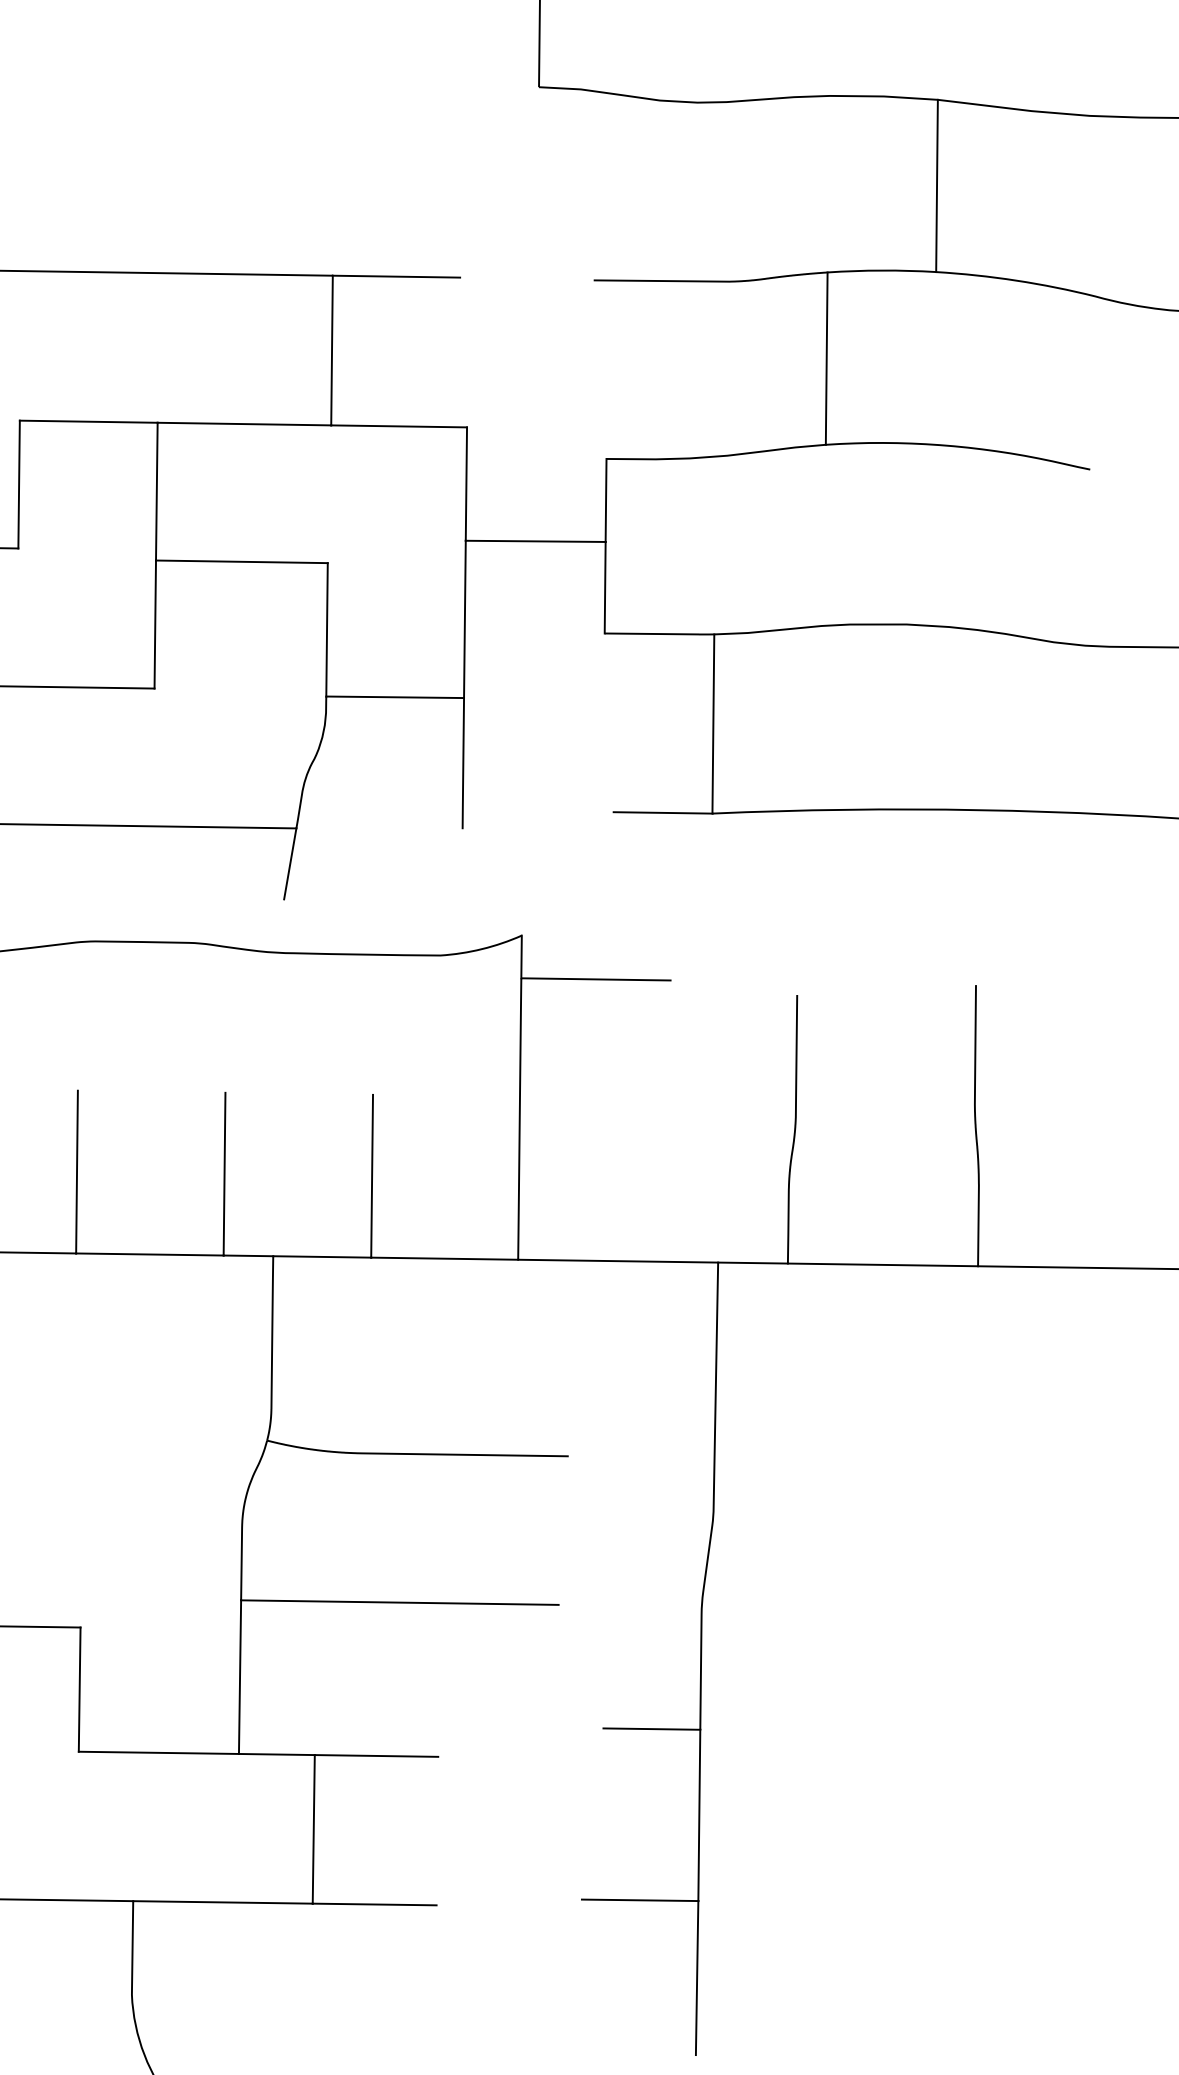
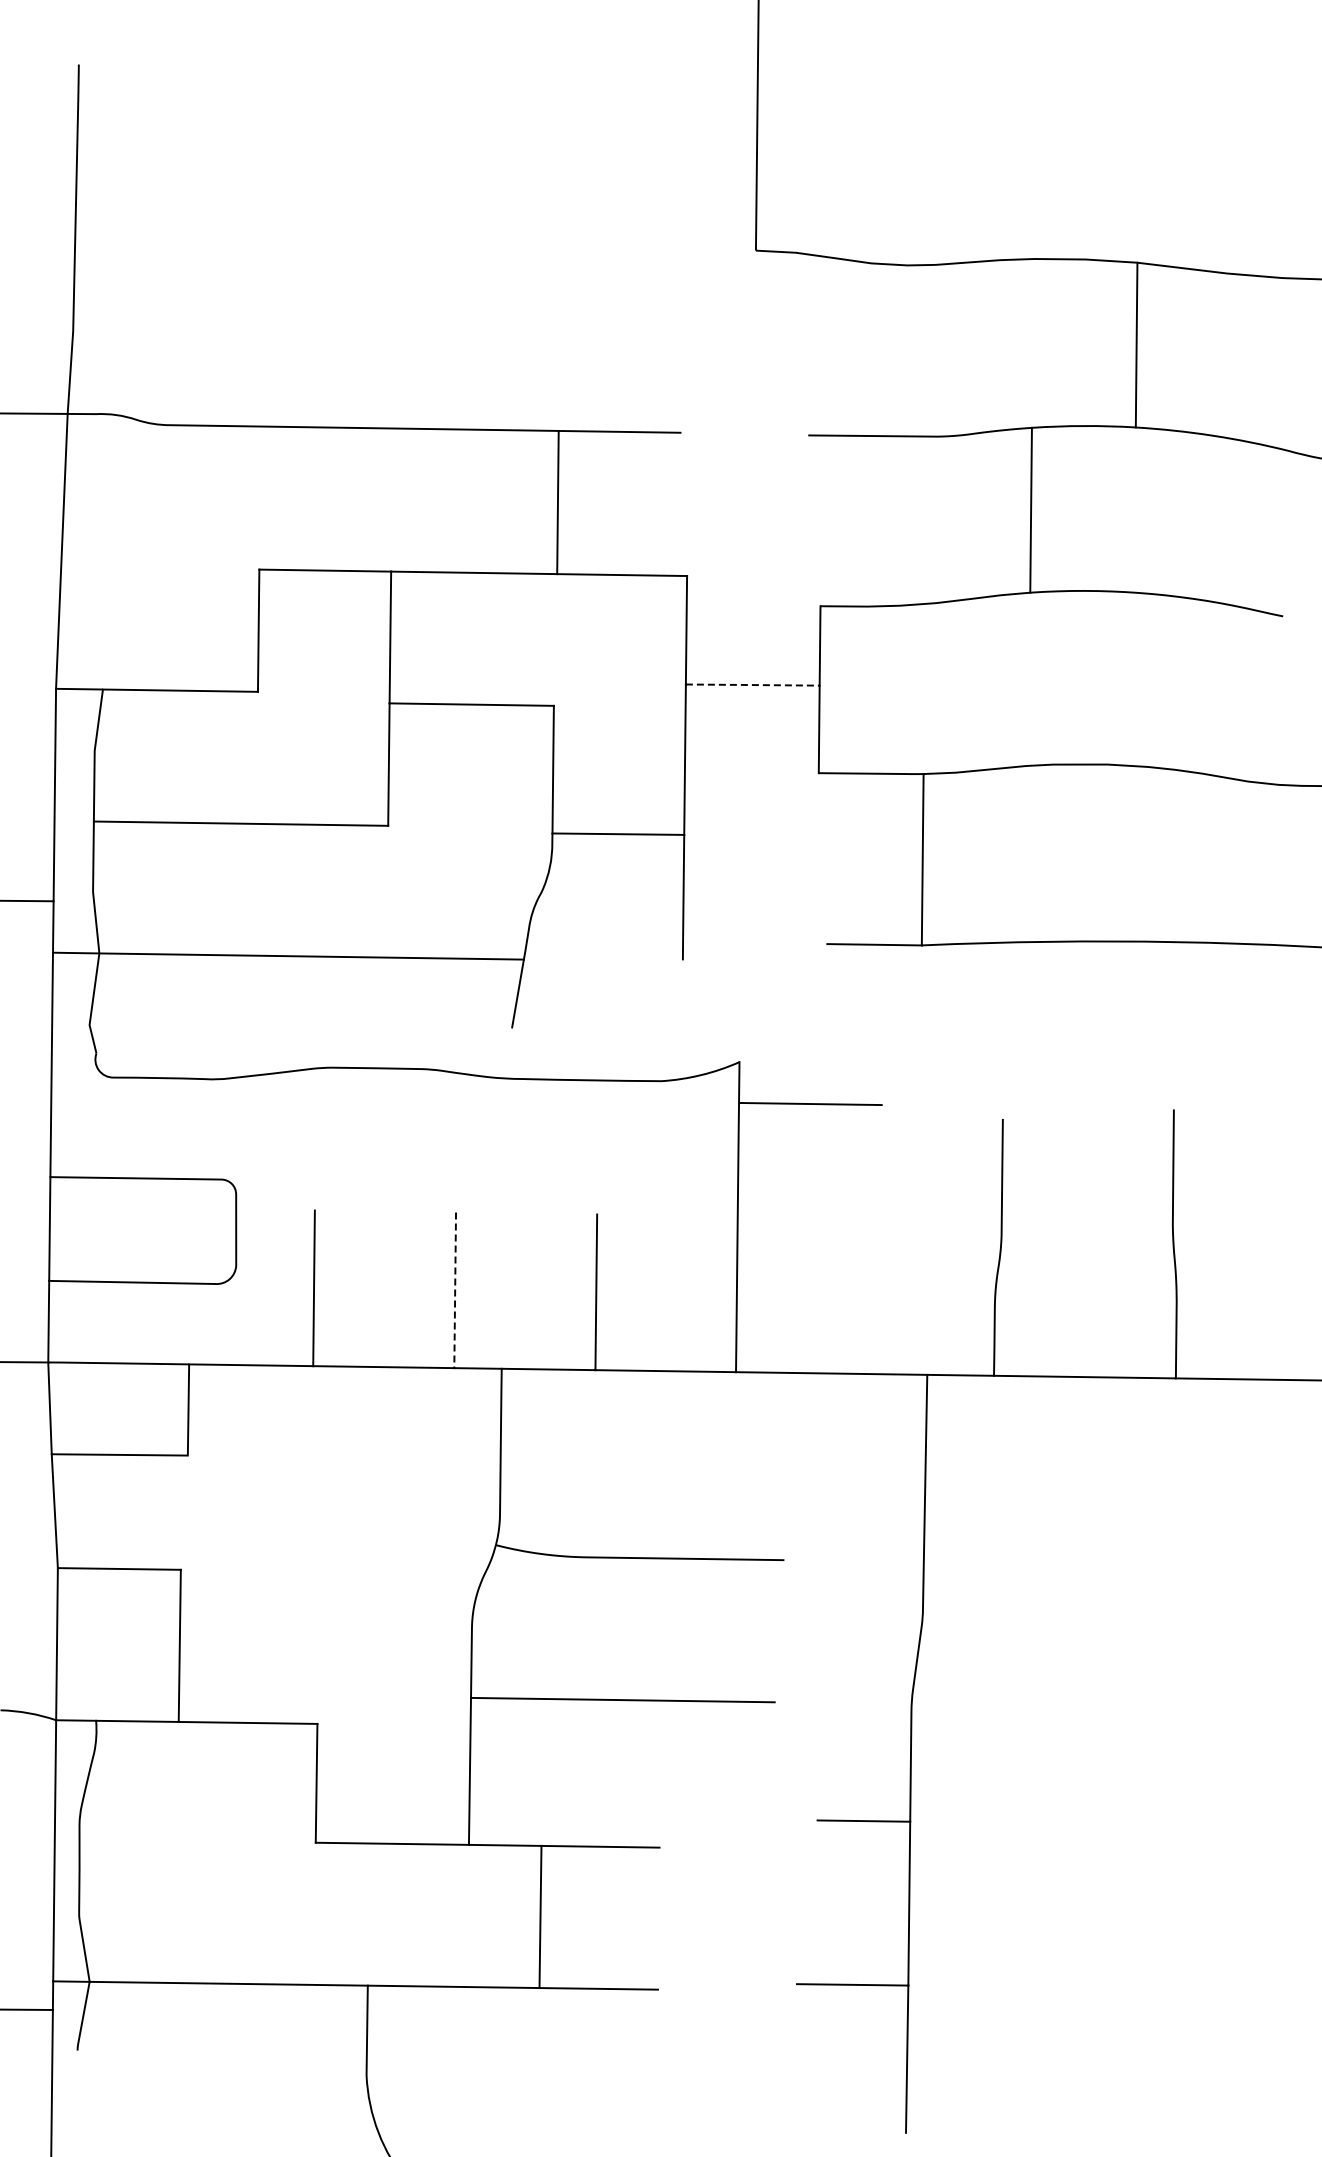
line: (535, 541) -> (752, 685), solid -> dashed
line: (224, 1174) -> (455, 1290), solid -> dashed

